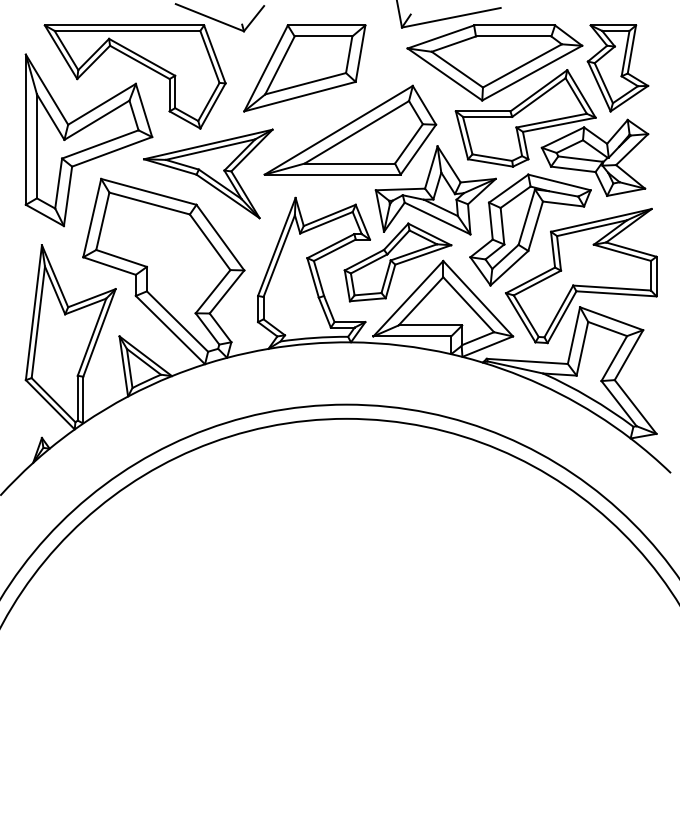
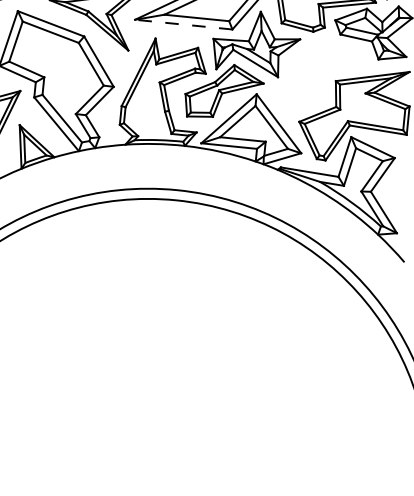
line: (332, 174) -> (183, 24), solid -> dashed
part: (530, 229) -> (321, 78), removed

